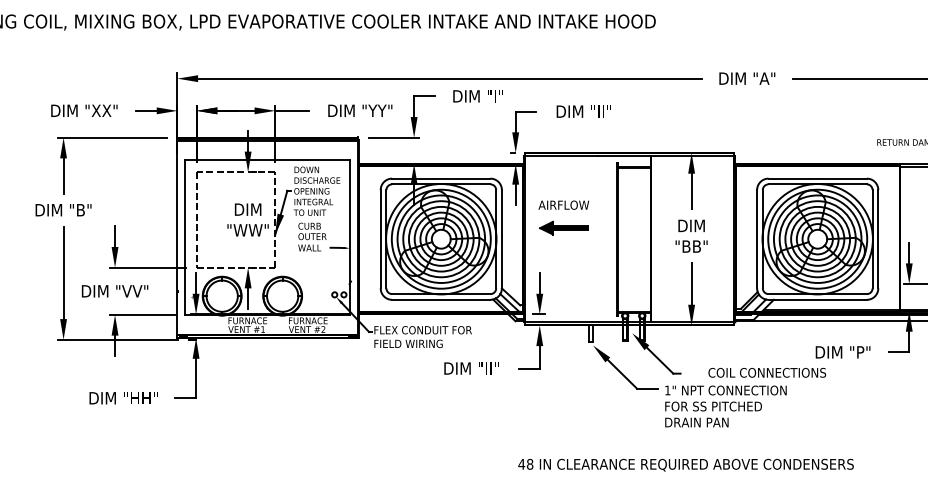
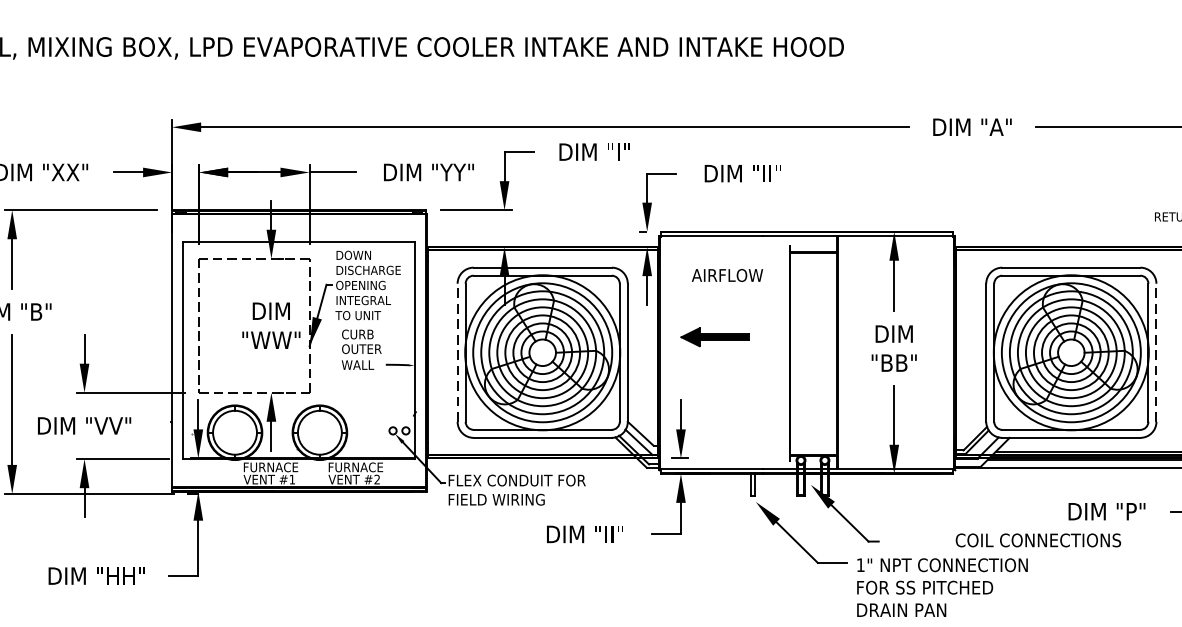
text: (563, 204) -> (726, 274), moved
line: (380, 238) -> (457, 351), solid -> dashed
line: (878, 238) -> (1156, 351), solid -> dashed
text: (767, 372) -> (1038, 539), moved

